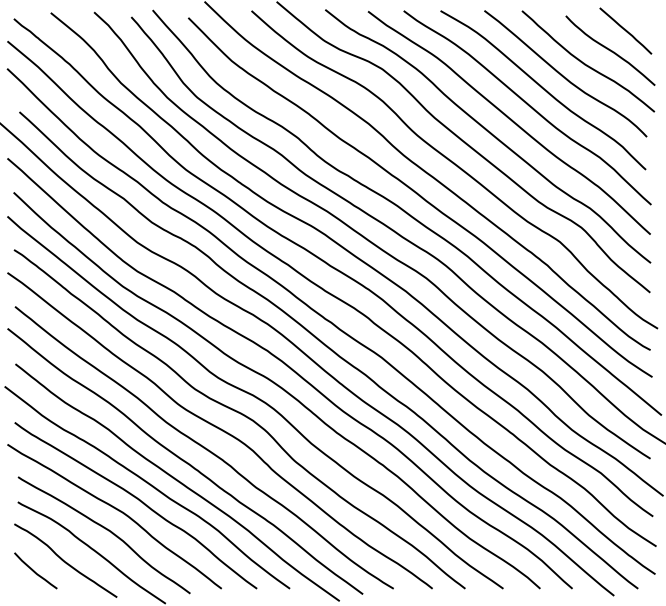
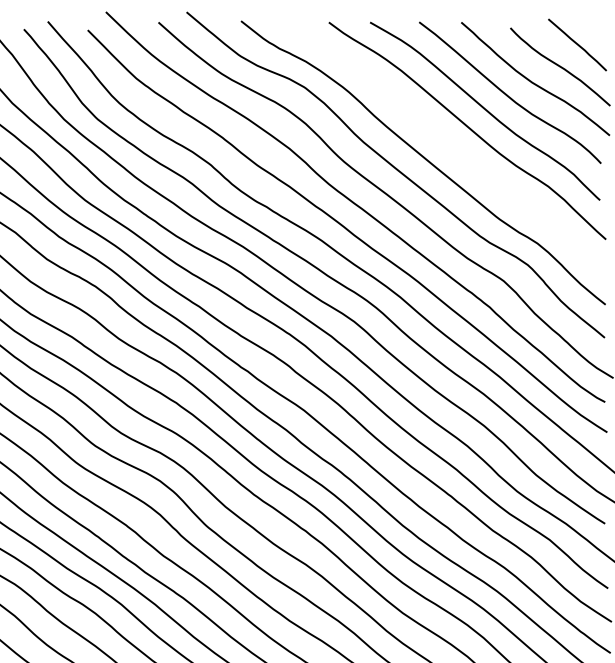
curve: (510, 120) -> (448, 145), removed

